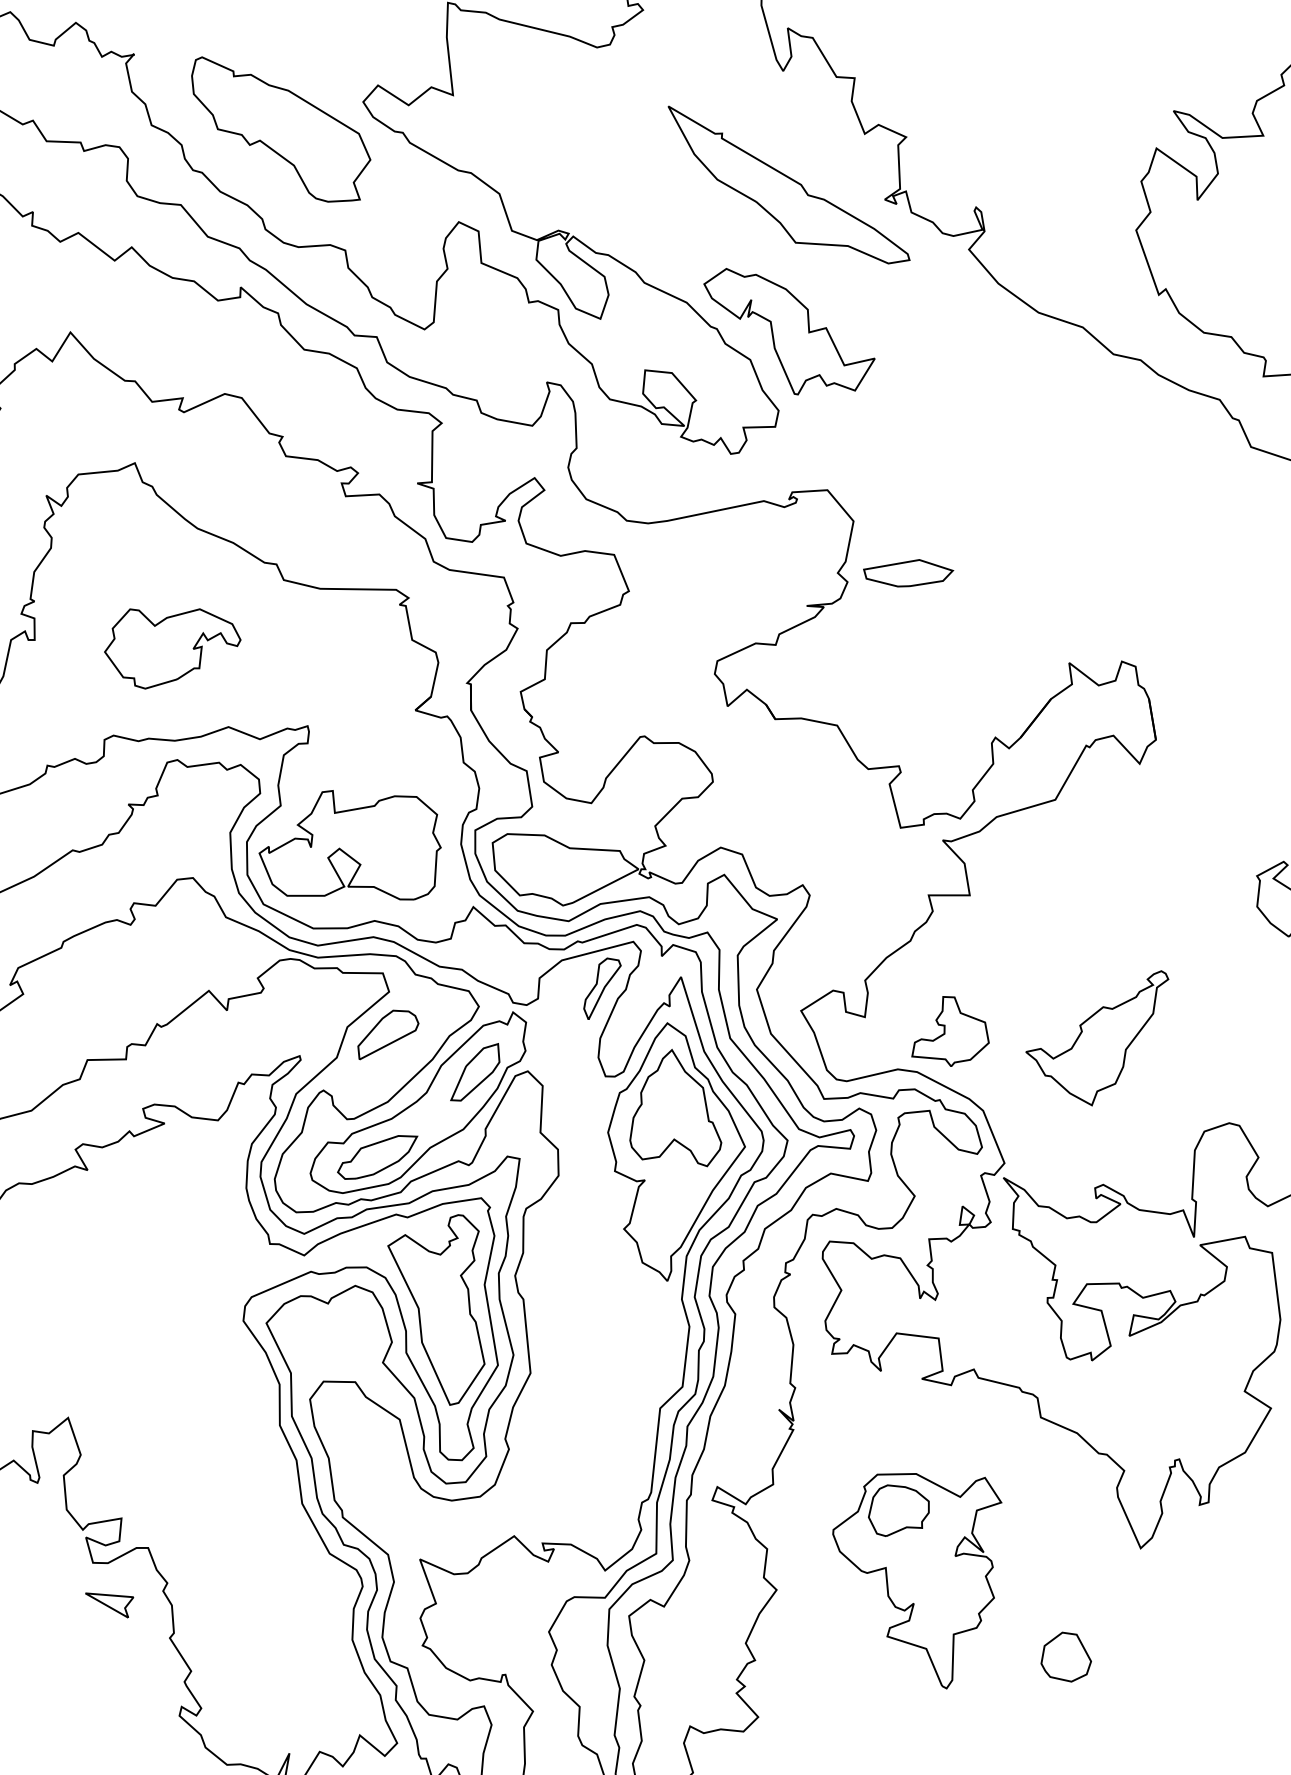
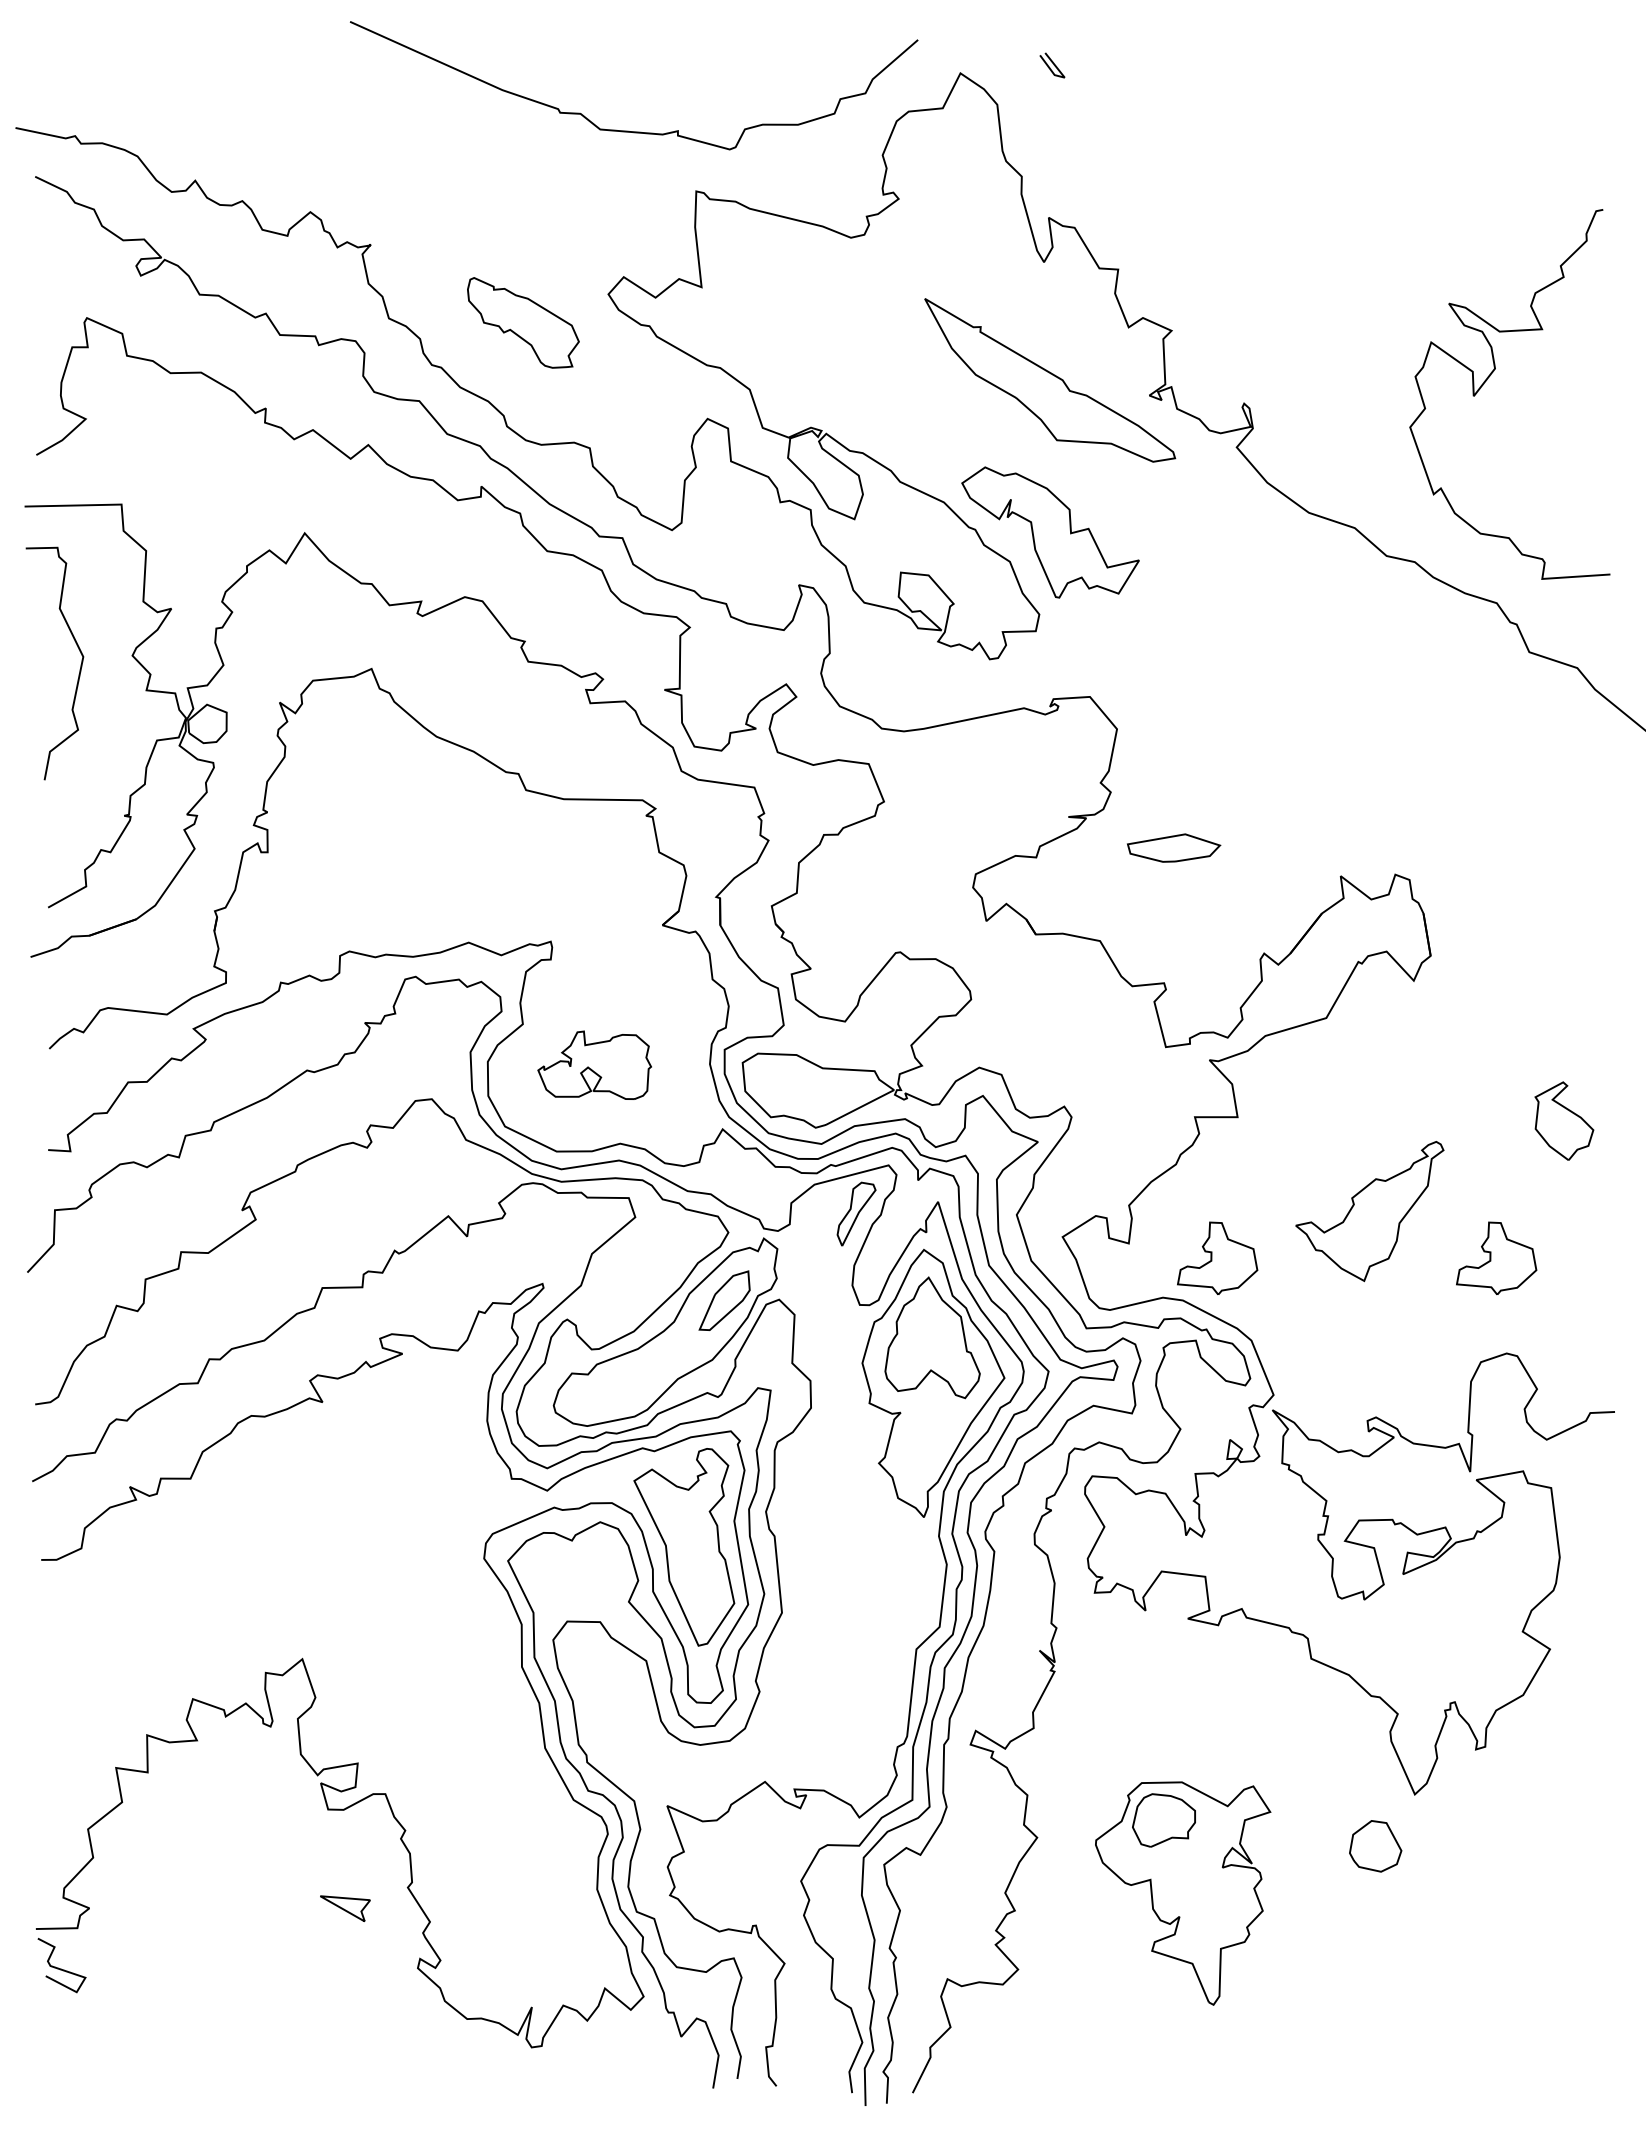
part: (281, 129) -> (523, 322), size x0.6
part: (908, 572) -> (1174, 847), moved
part: (172, 648) -> (410, 861), removed
part: (349, 845) -> (594, 1065), size x0.6
part: (1219, 1030) -> (1496, 1257), added
part: (388, 1034) -> (634, 1261), removed
part: (1096, 1038) -> (1369, 1211), moved
part: (377, 1156) -> (623, 1388), removed
part: (917, 1581) -> (1183, 1893), moved
part: (109, 1605) -> (345, 1908), moved
part: (1066, 1657) -> (1375, 1846), moved

